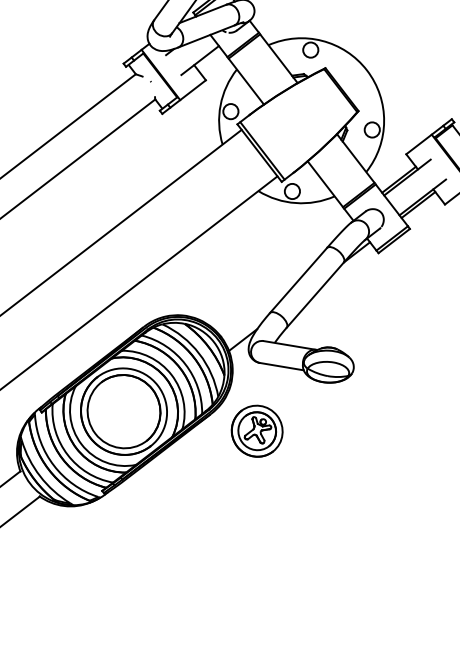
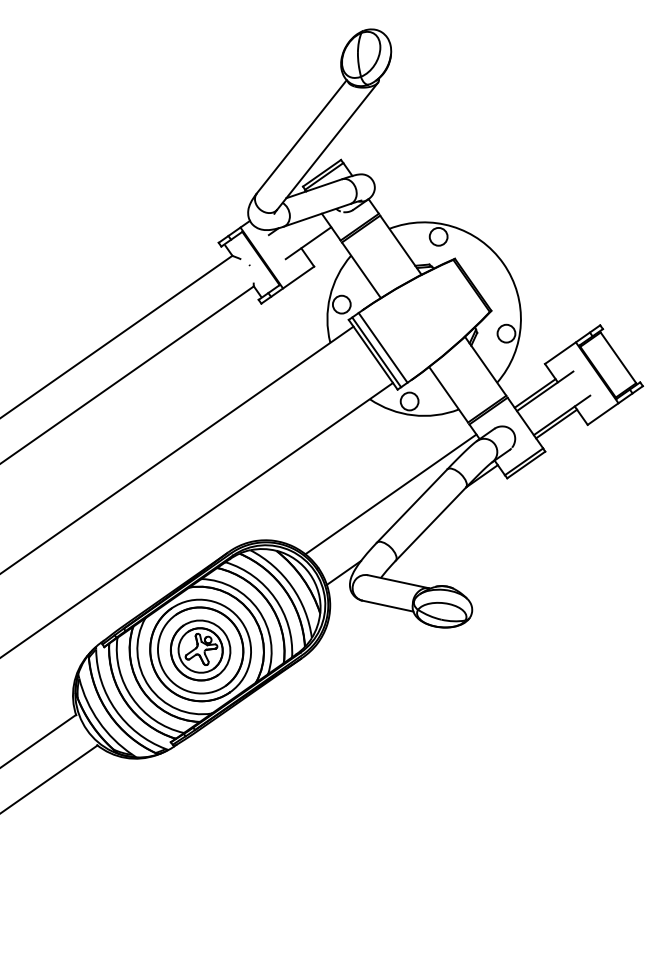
line: (267, 146) -> (382, 347), added
line: (279, 271) -> (390, 494), added
part: (257, 431) -> (200, 650), moved

